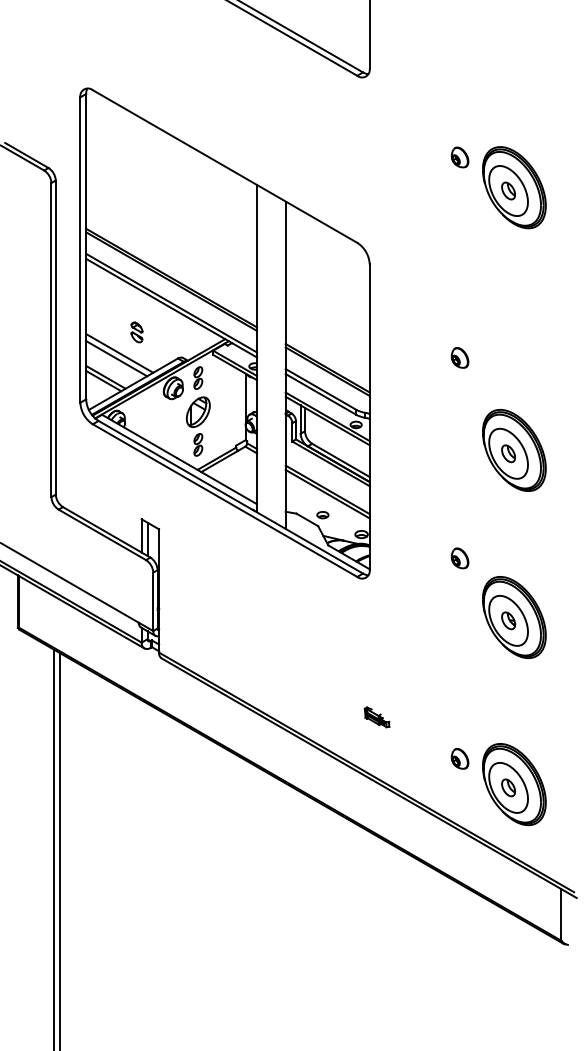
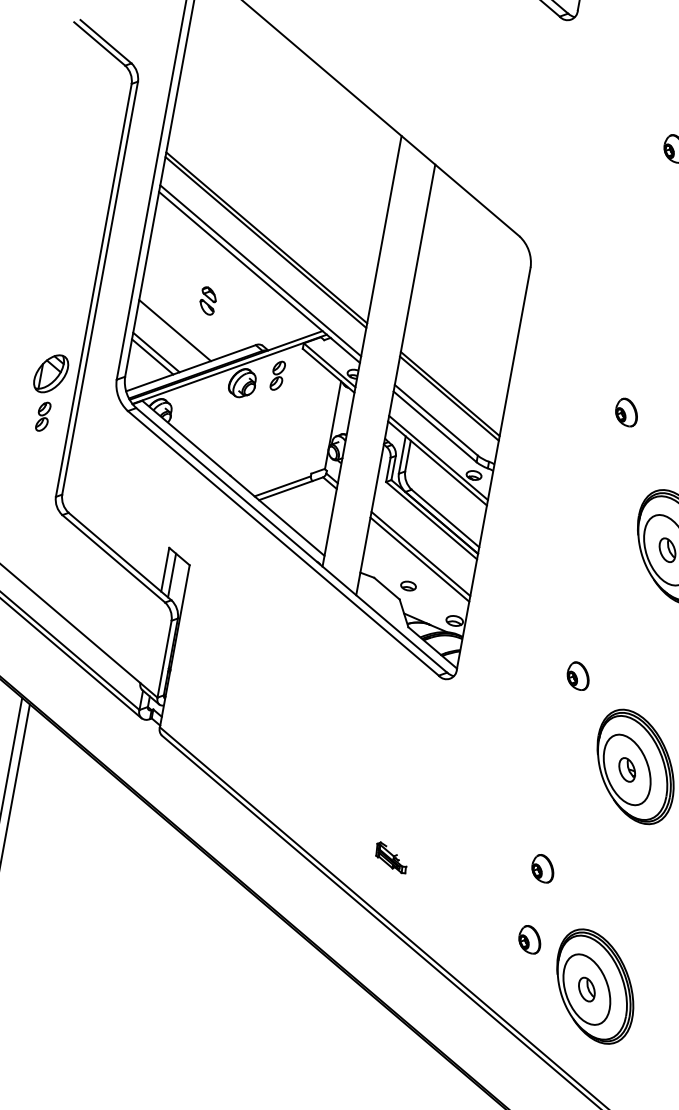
line: (119, 353) -> (180, 324), removed
part: (197, 426) -> (46, 392), moved
part: (459, 704) -> (542, 868), added
part: (376, 717) -> (390, 857), moved

